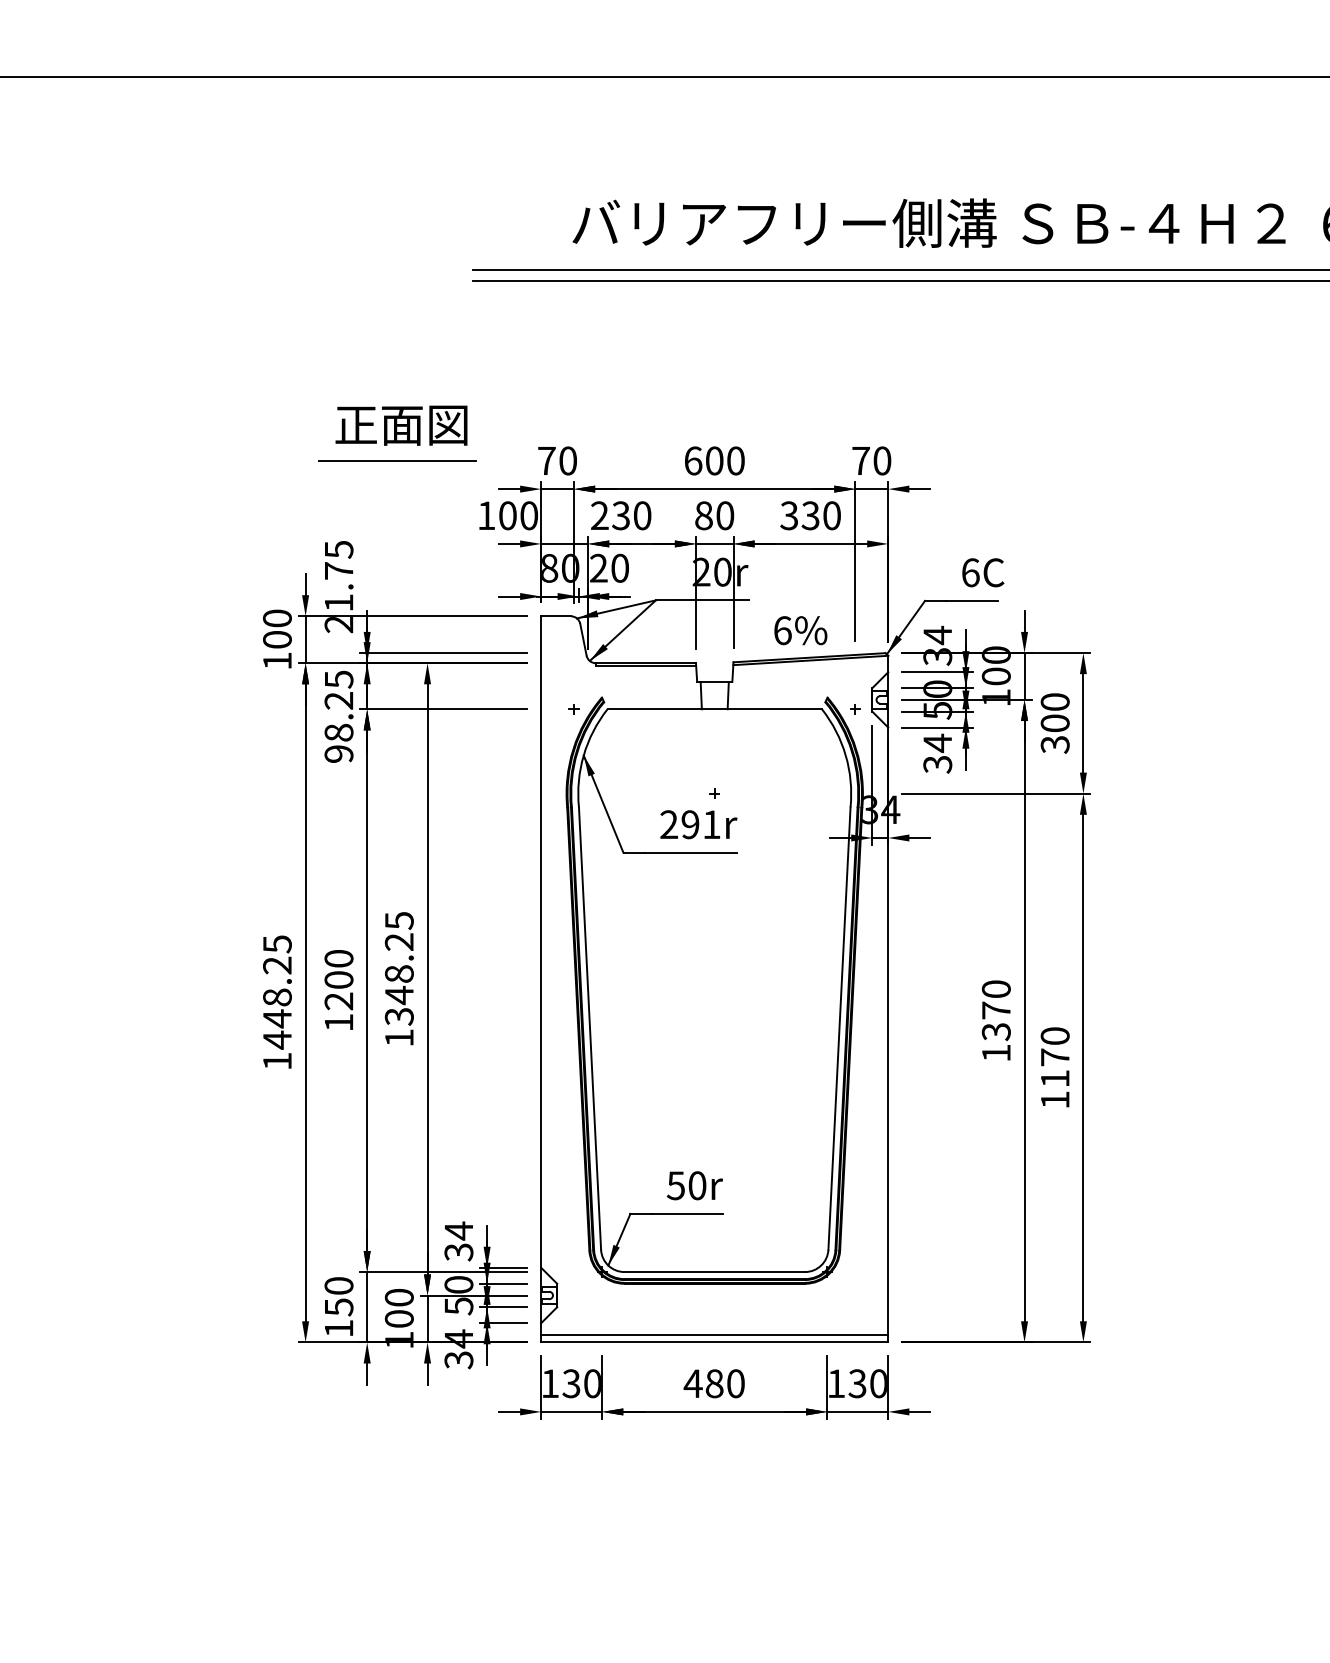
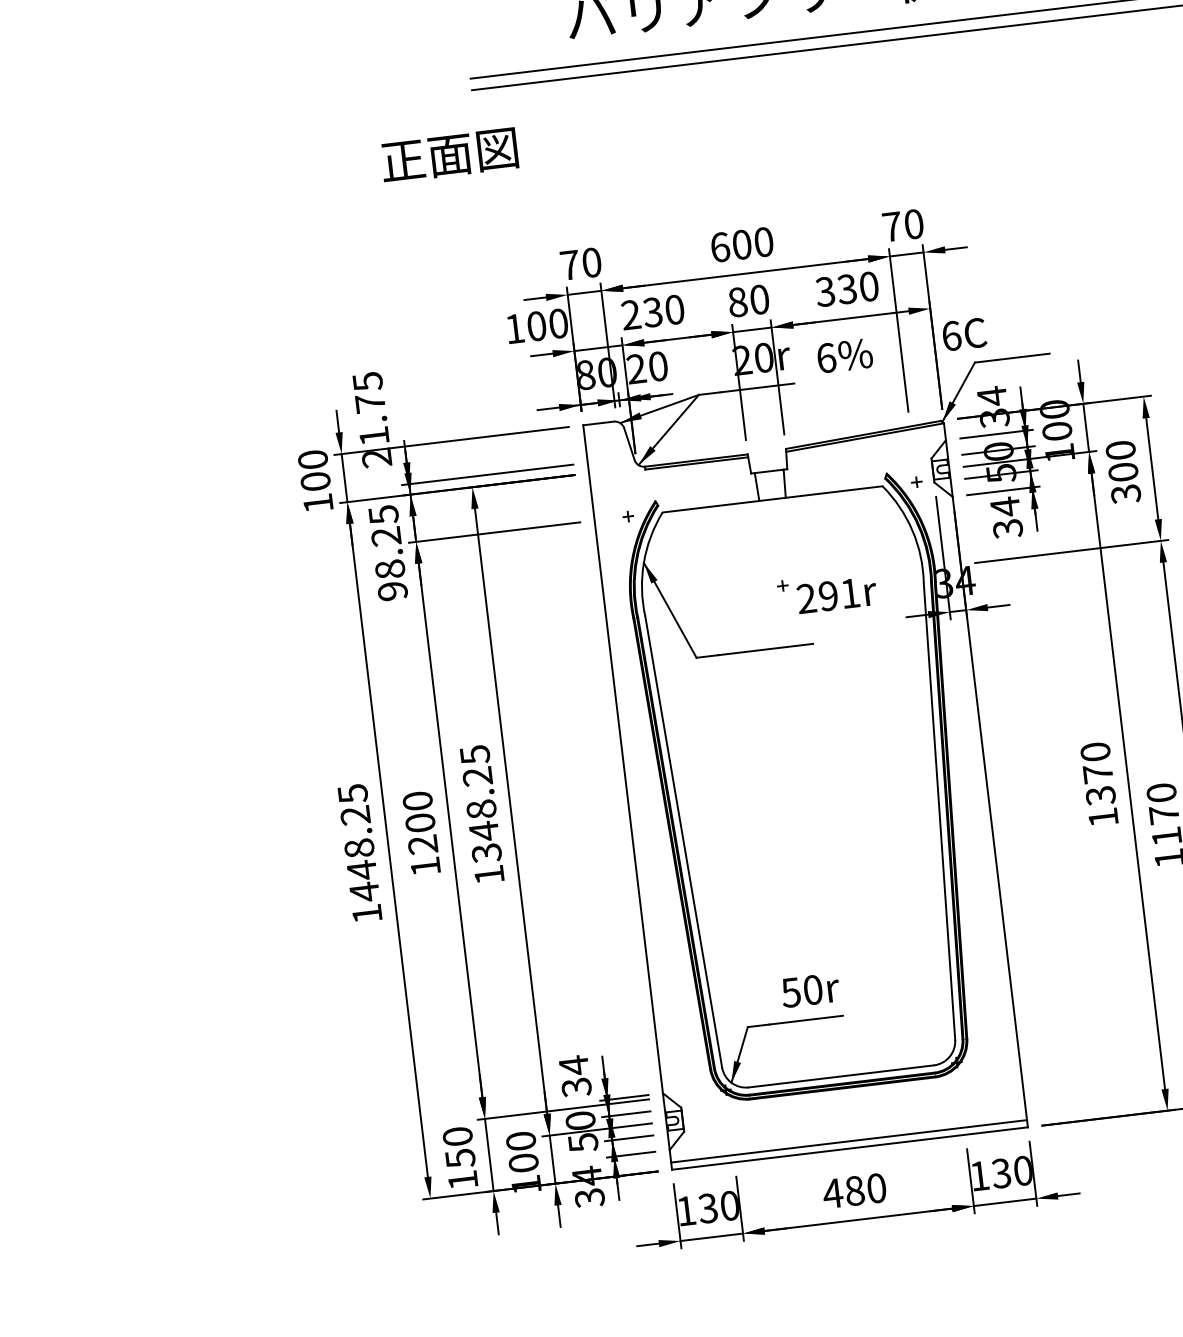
text: (401, 425) -> (449, 155), moved
line: (396, 461) -> (415, 284), removed
text: (983, 572) -> (964, 334), moved
text: (800, 630) -> (844, 355), moved
text: (698, 824) -> (836, 594), moved

